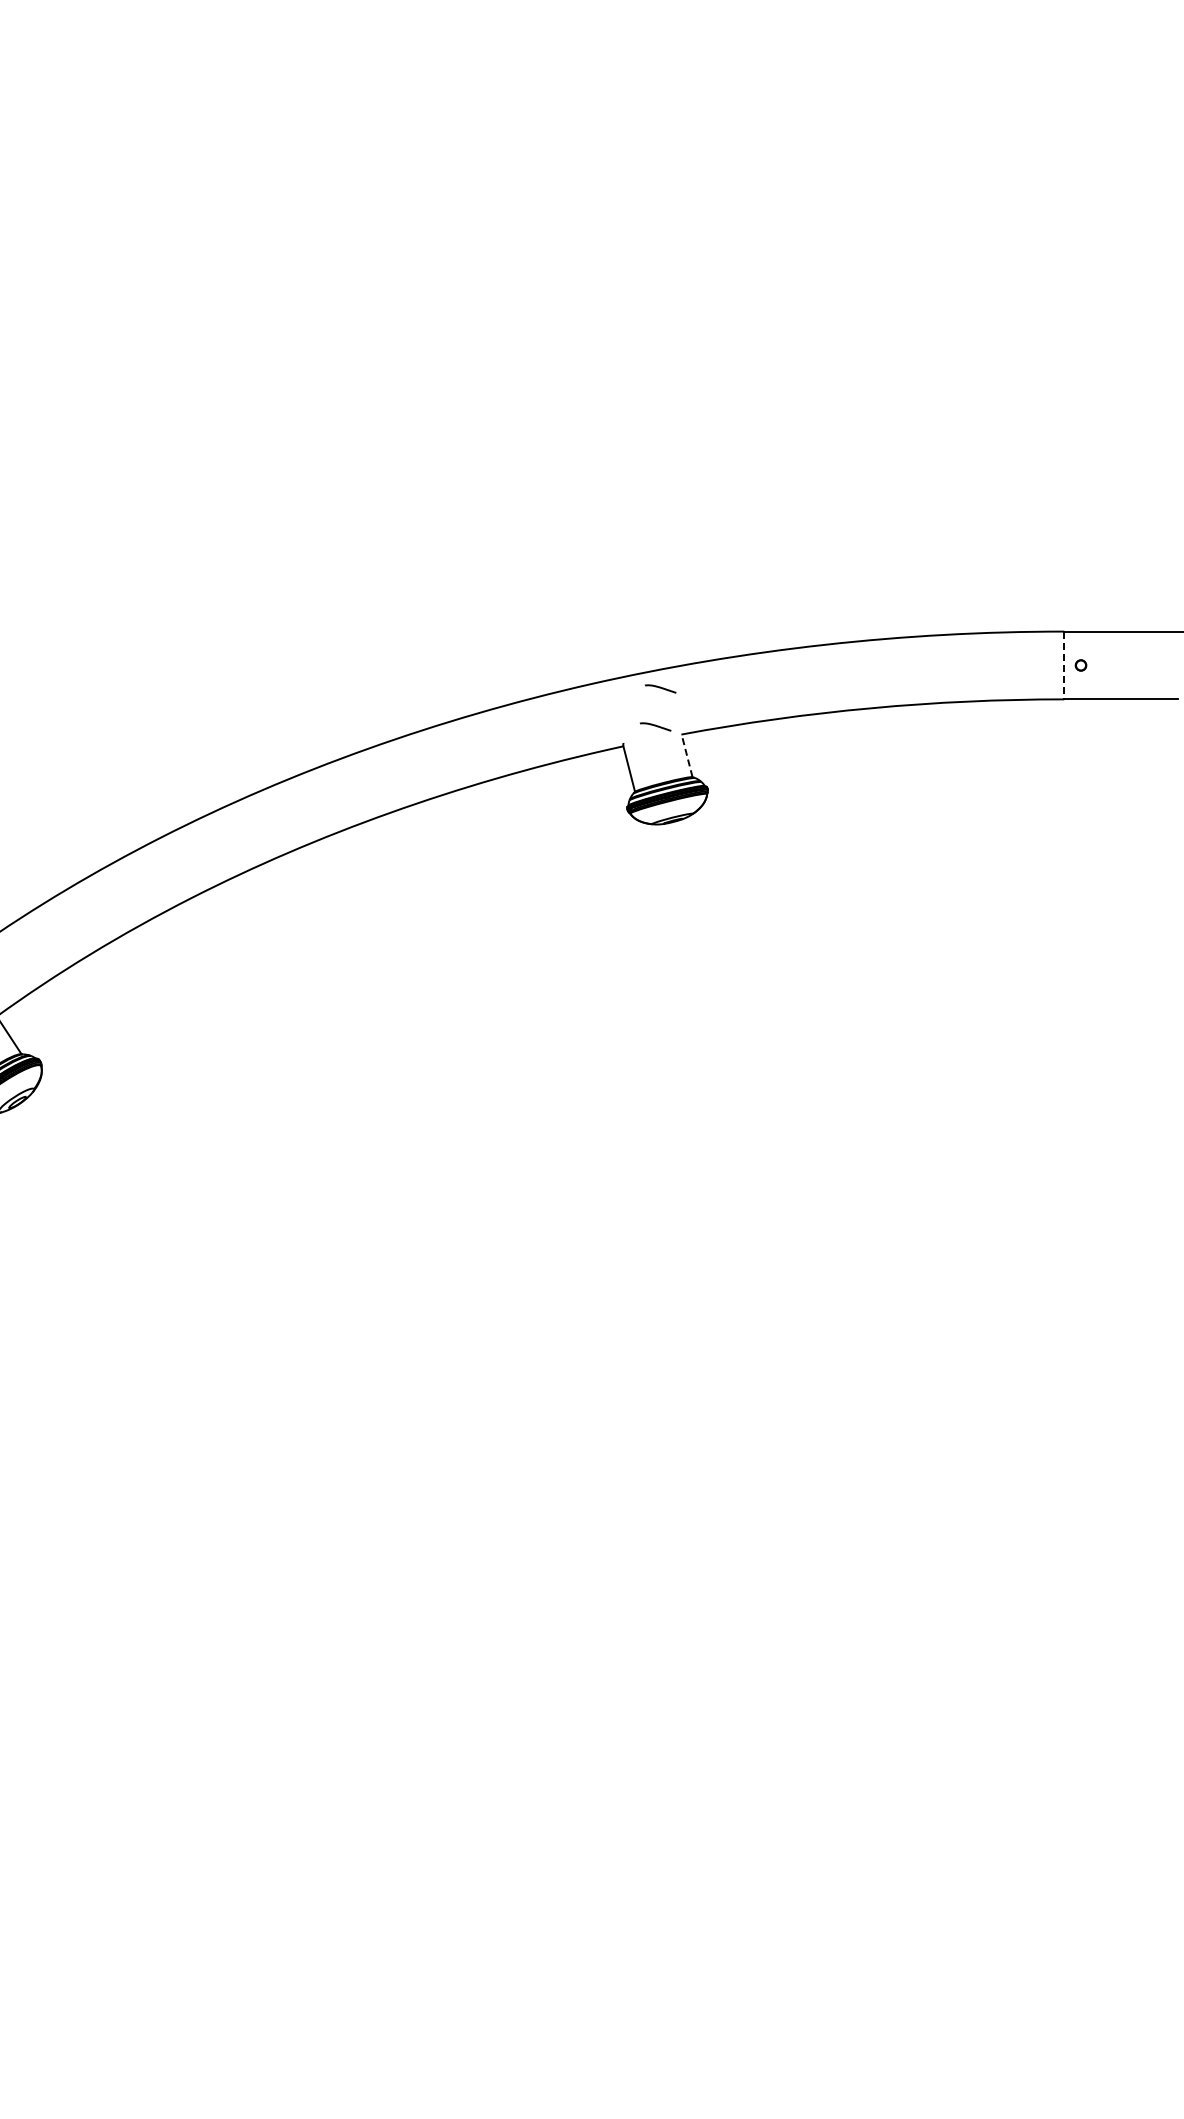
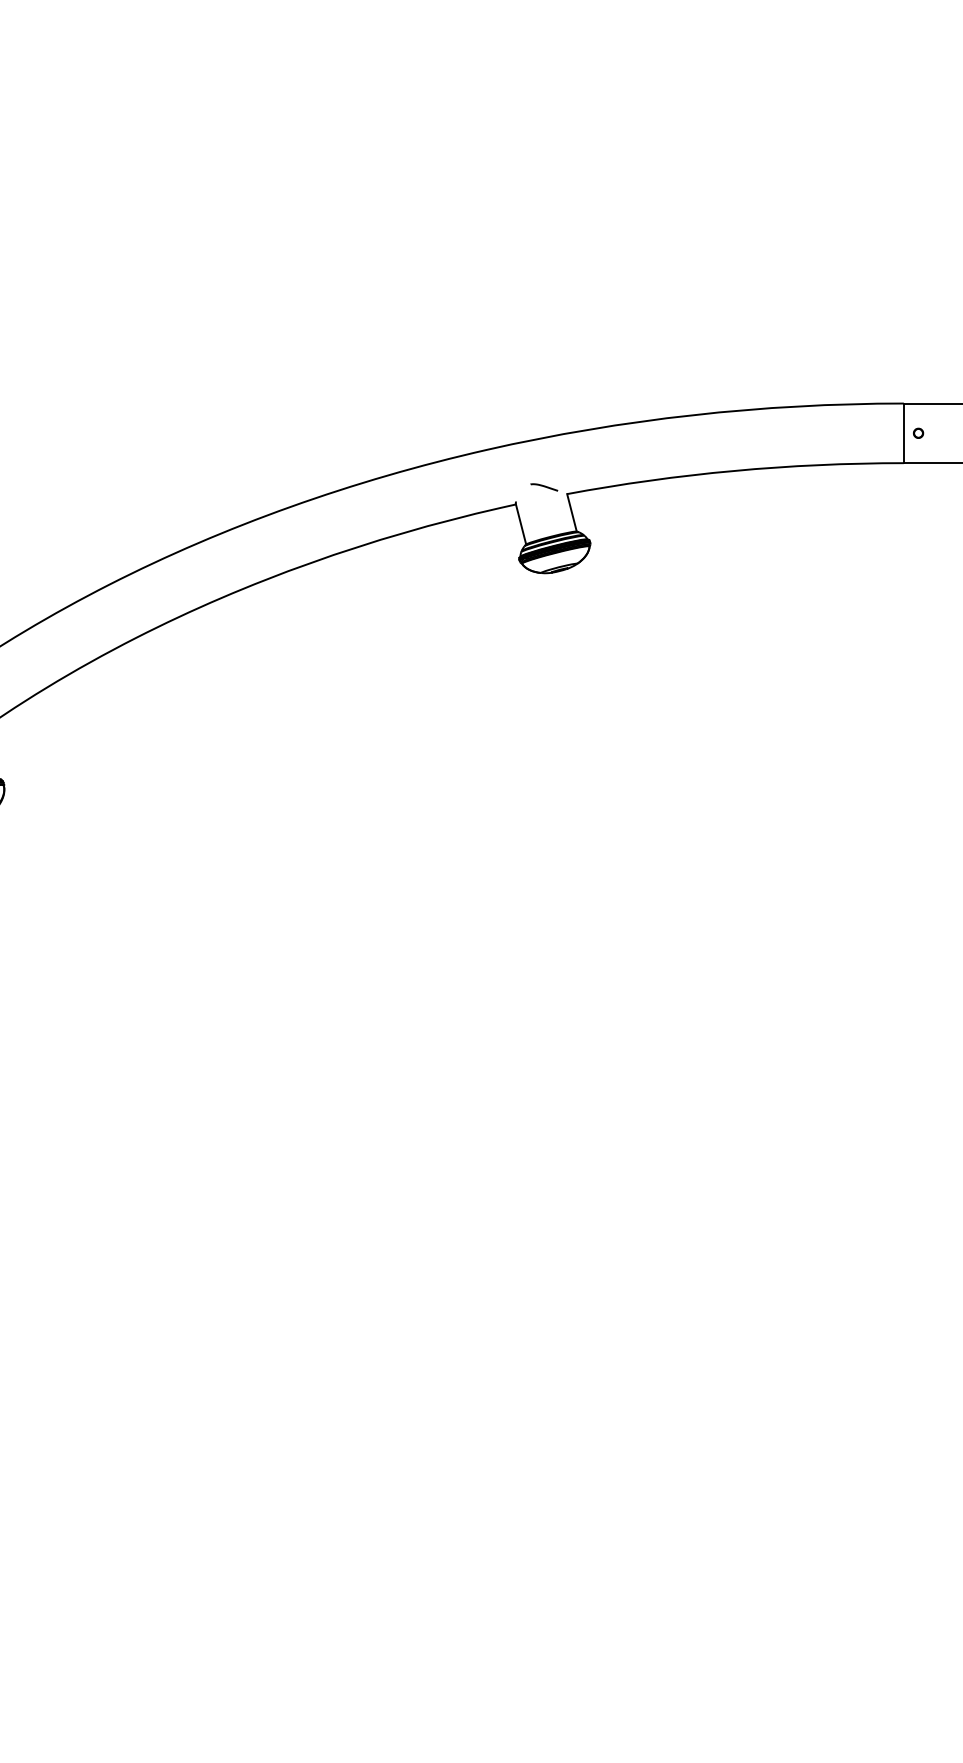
line: (1064, 665) -> (903, 433), dashed -> solid
curve: (660, 688) -> (548, 453), removed
line: (687, 755) -> (572, 512), dashed -> solid

